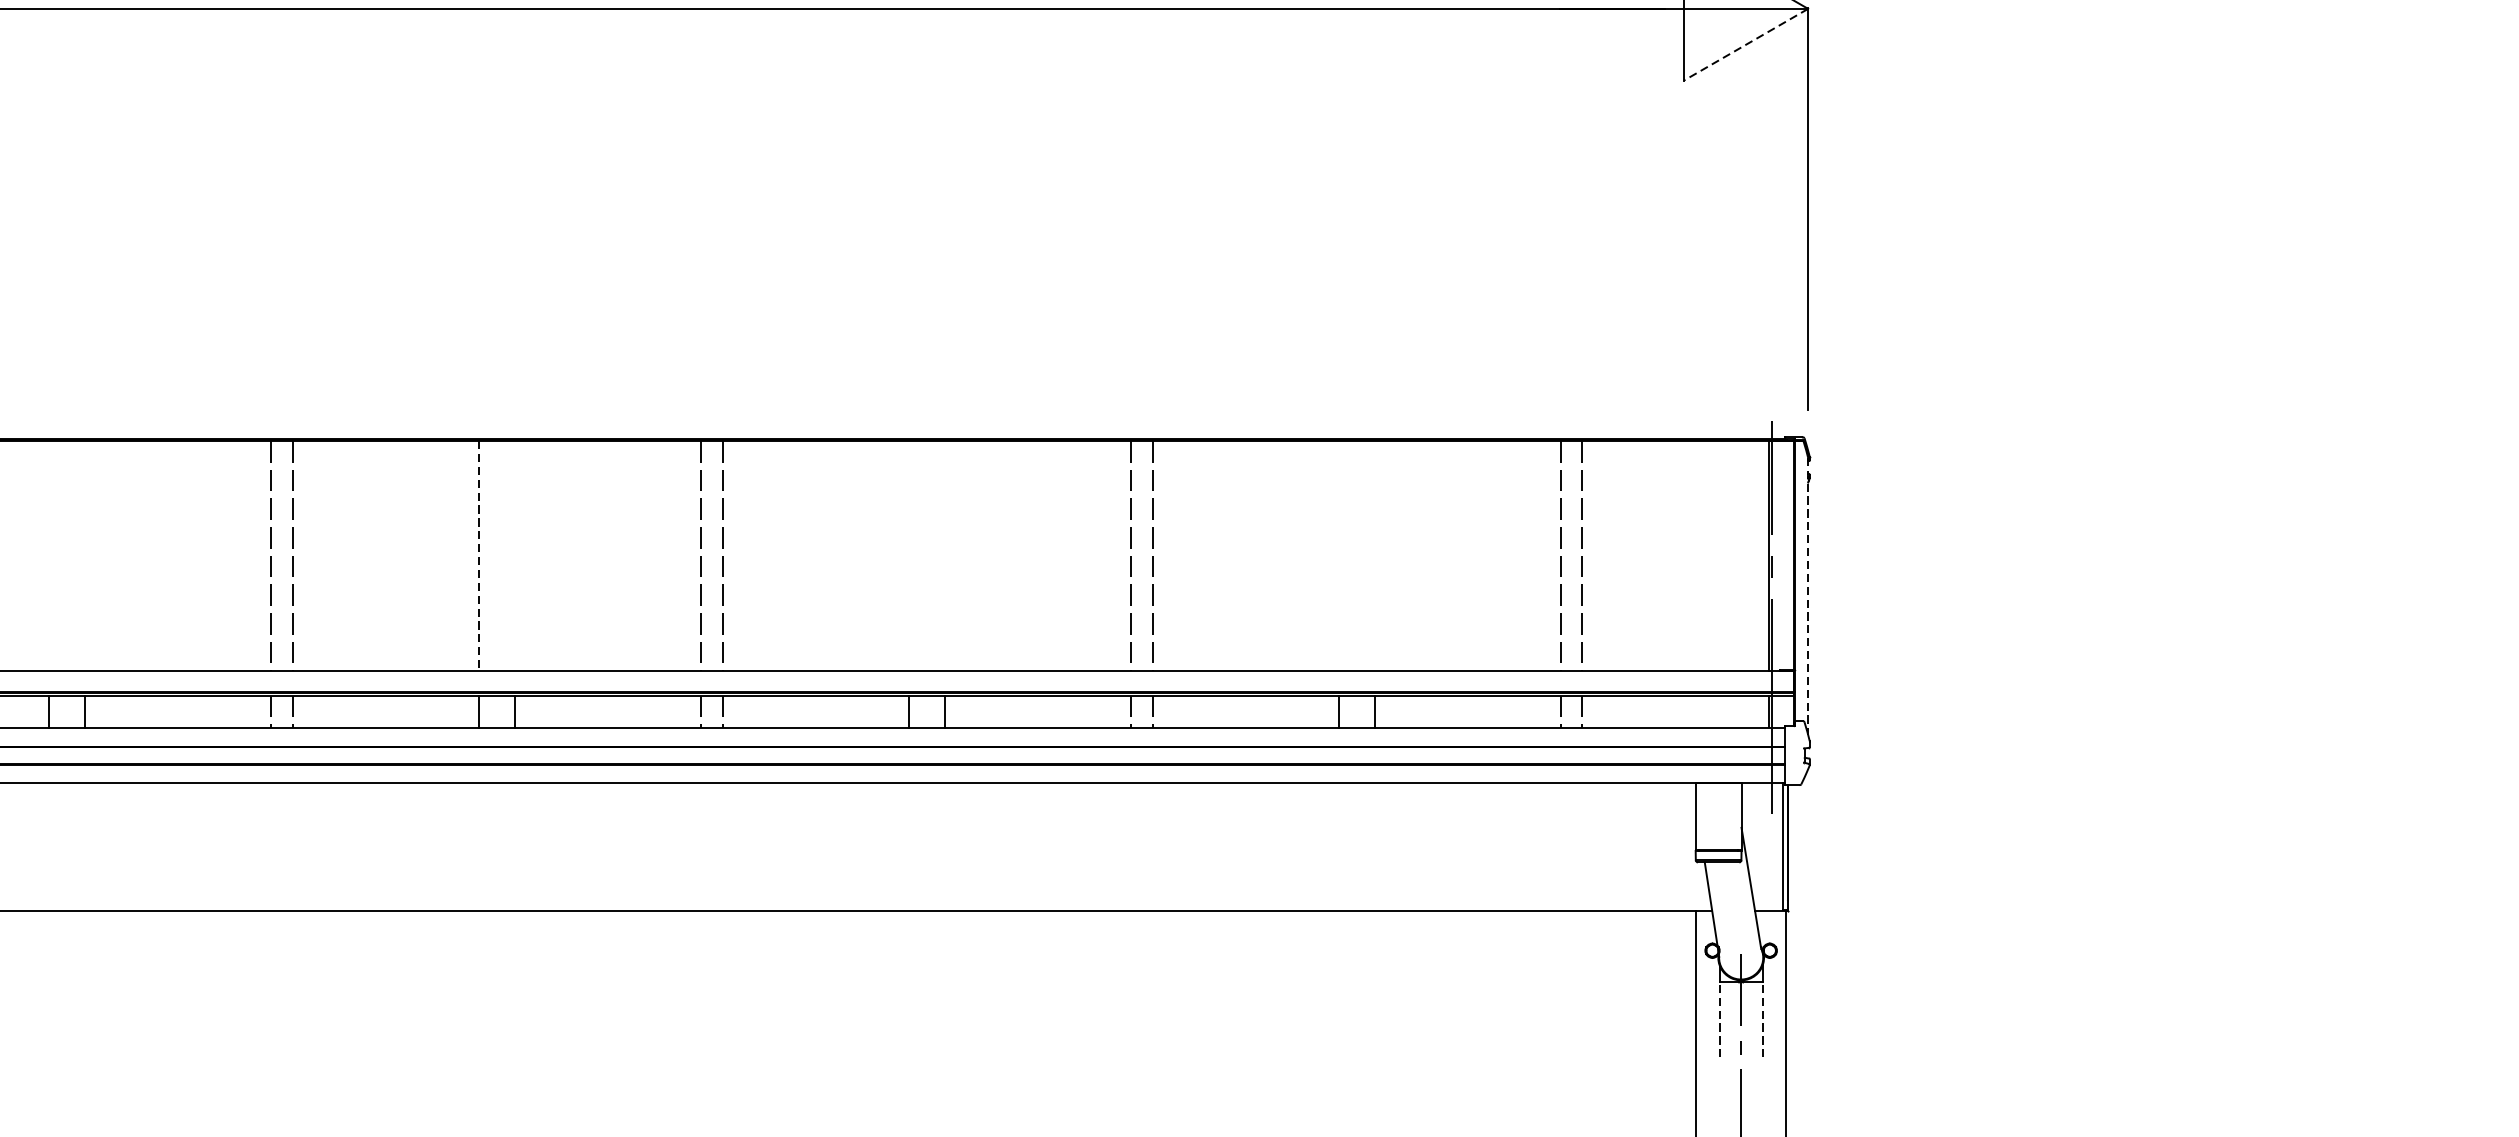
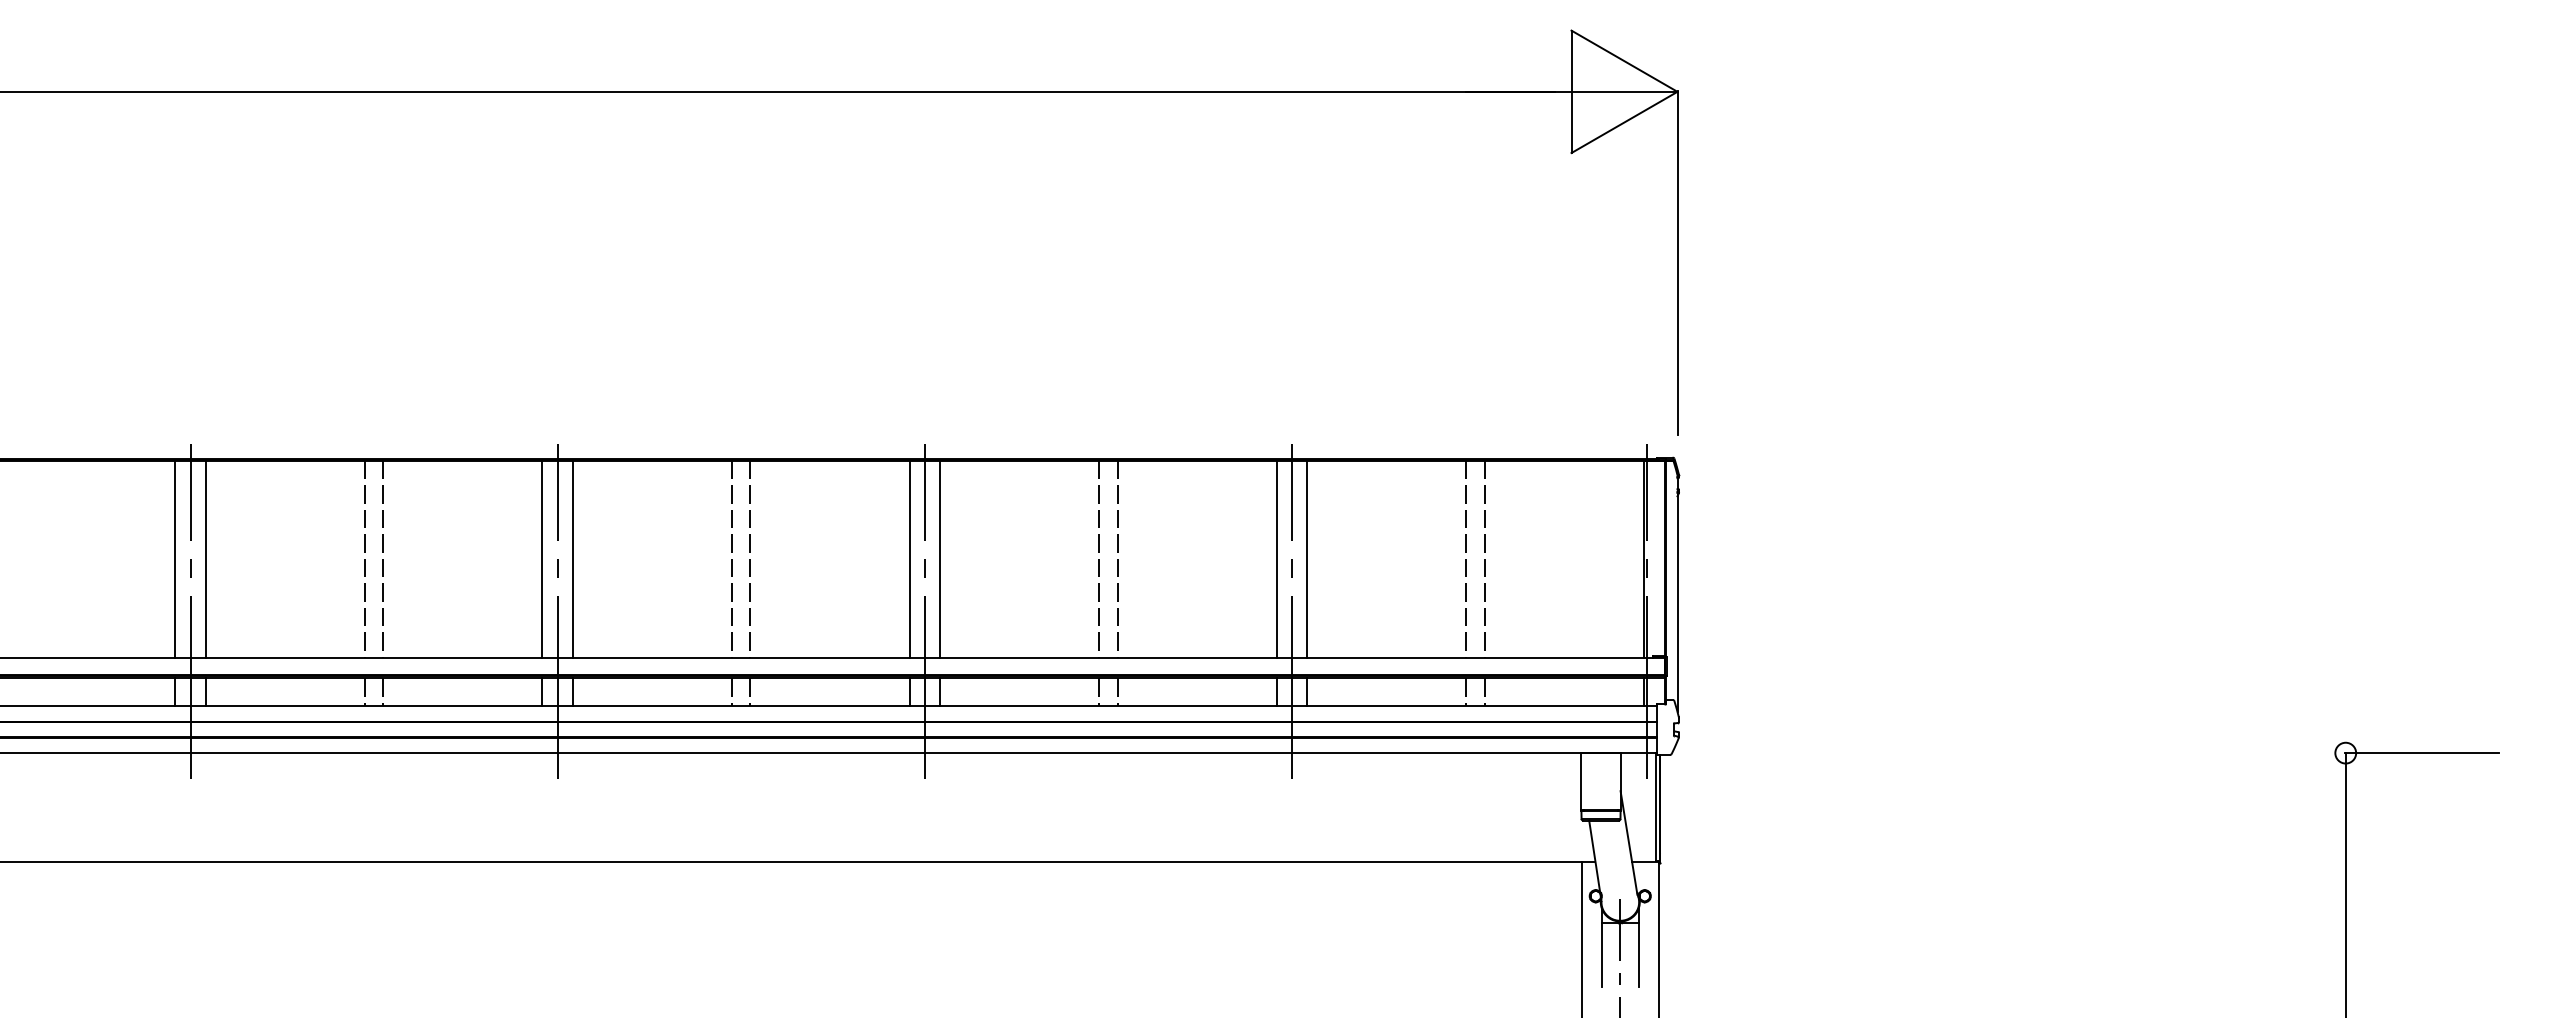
line: (1746, 44) -> (1624, 122), dashed -> solid
line: (49, 555) -> (175, 558), added
line: (84, 555) -> (205, 558), added
line: (514, 555) -> (572, 558), added
line: (908, 555) -> (909, 558), added
line: (945, 555) -> (940, 558), added
line: (1338, 555) -> (1276, 558), added
line: (1374, 555) -> (1307, 558), added
line: (479, 556) -> (542, 559), dashed -> solid
line: (1808, 597) -> (1677, 594), dashed -> solid
line: (67, 617) -> (190, 611), added
line: (496, 617) -> (557, 611), added
line: (926, 617) -> (924, 611), added
line: (1357, 617) -> (1292, 611), added
line: (1720, 1018) -> (1602, 954), dashed -> solid
line: (1762, 1018) -> (1638, 954), dashed -> solid

